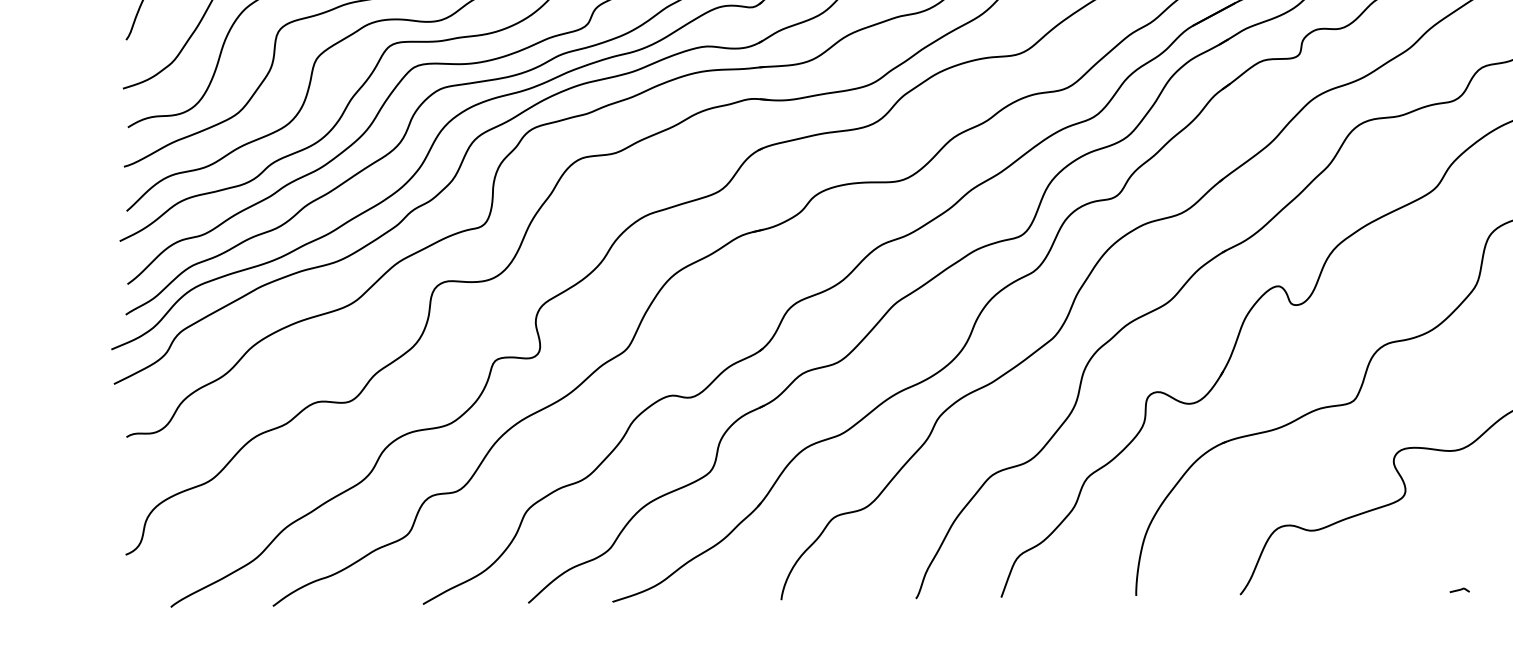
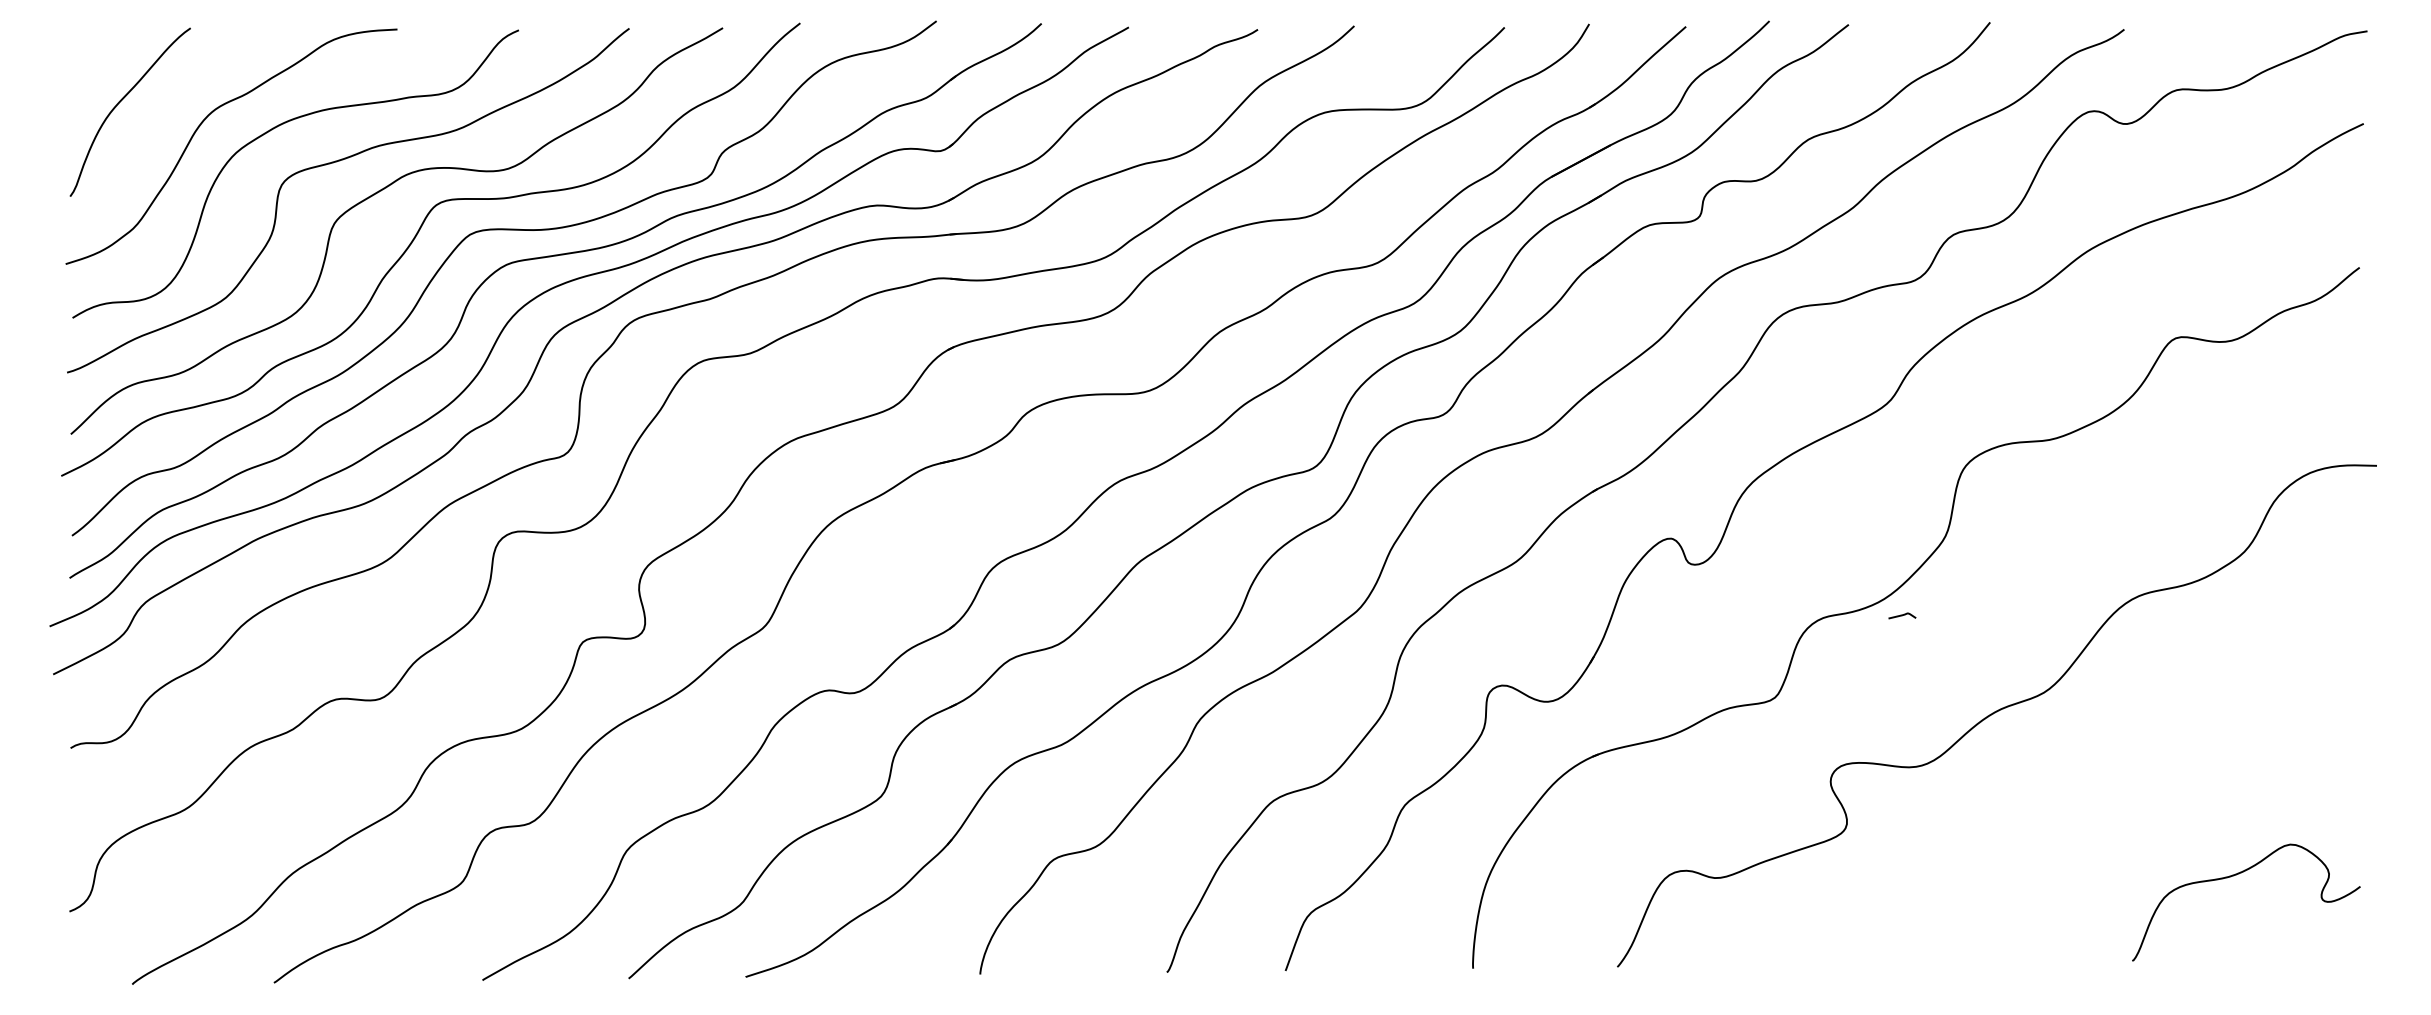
curve: (1459, 590) -> (1902, 615), moved

